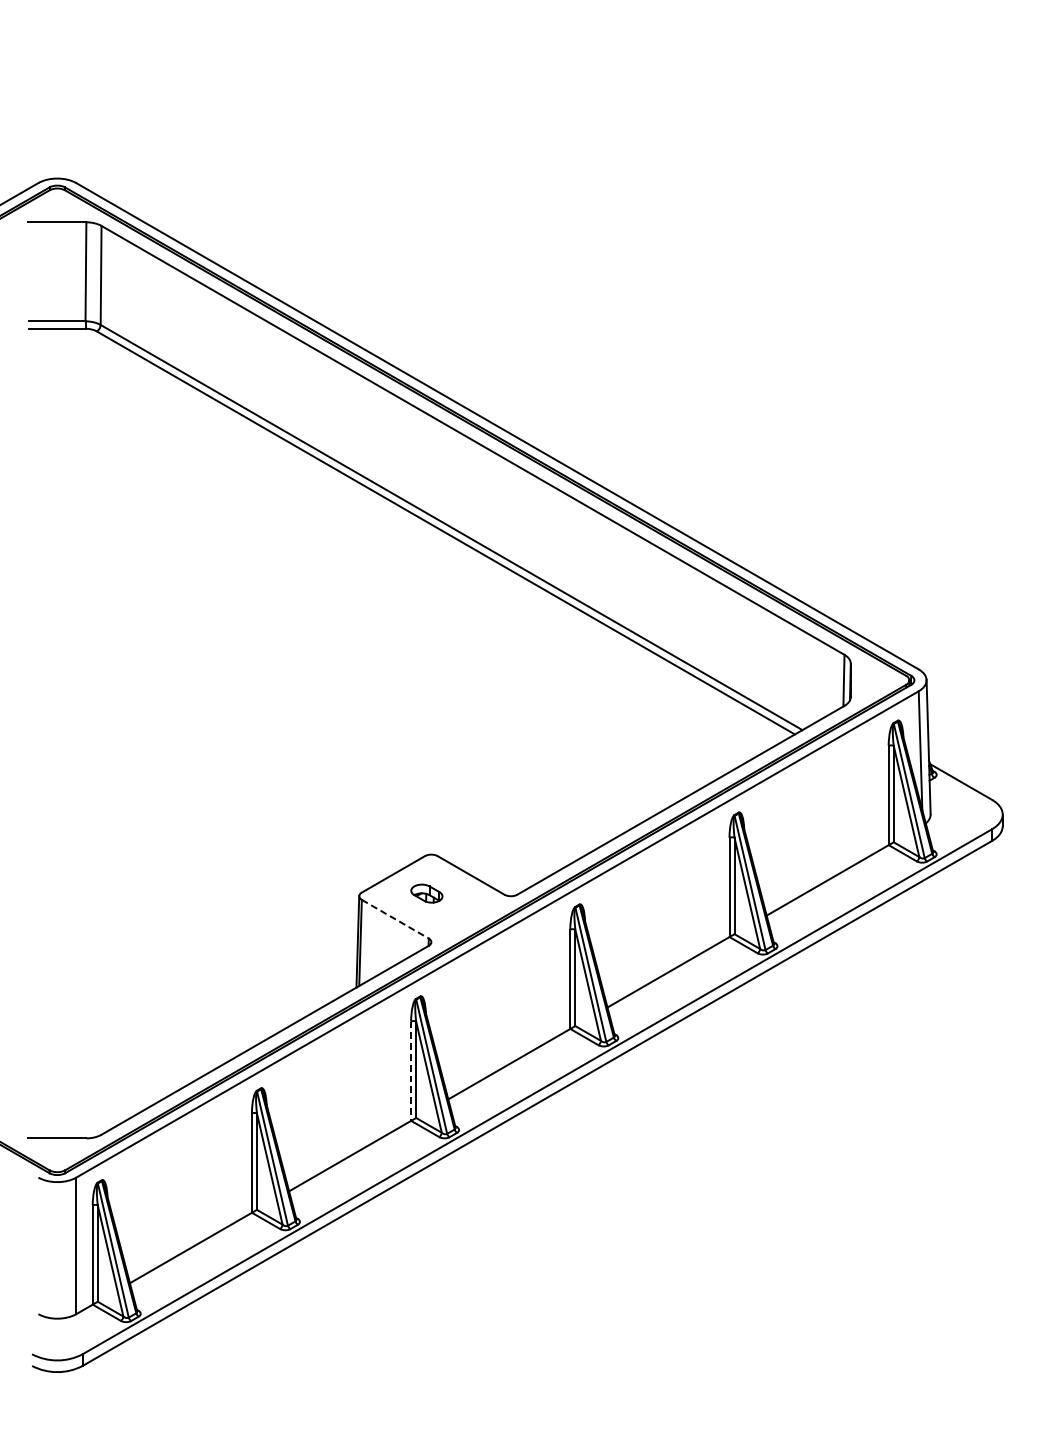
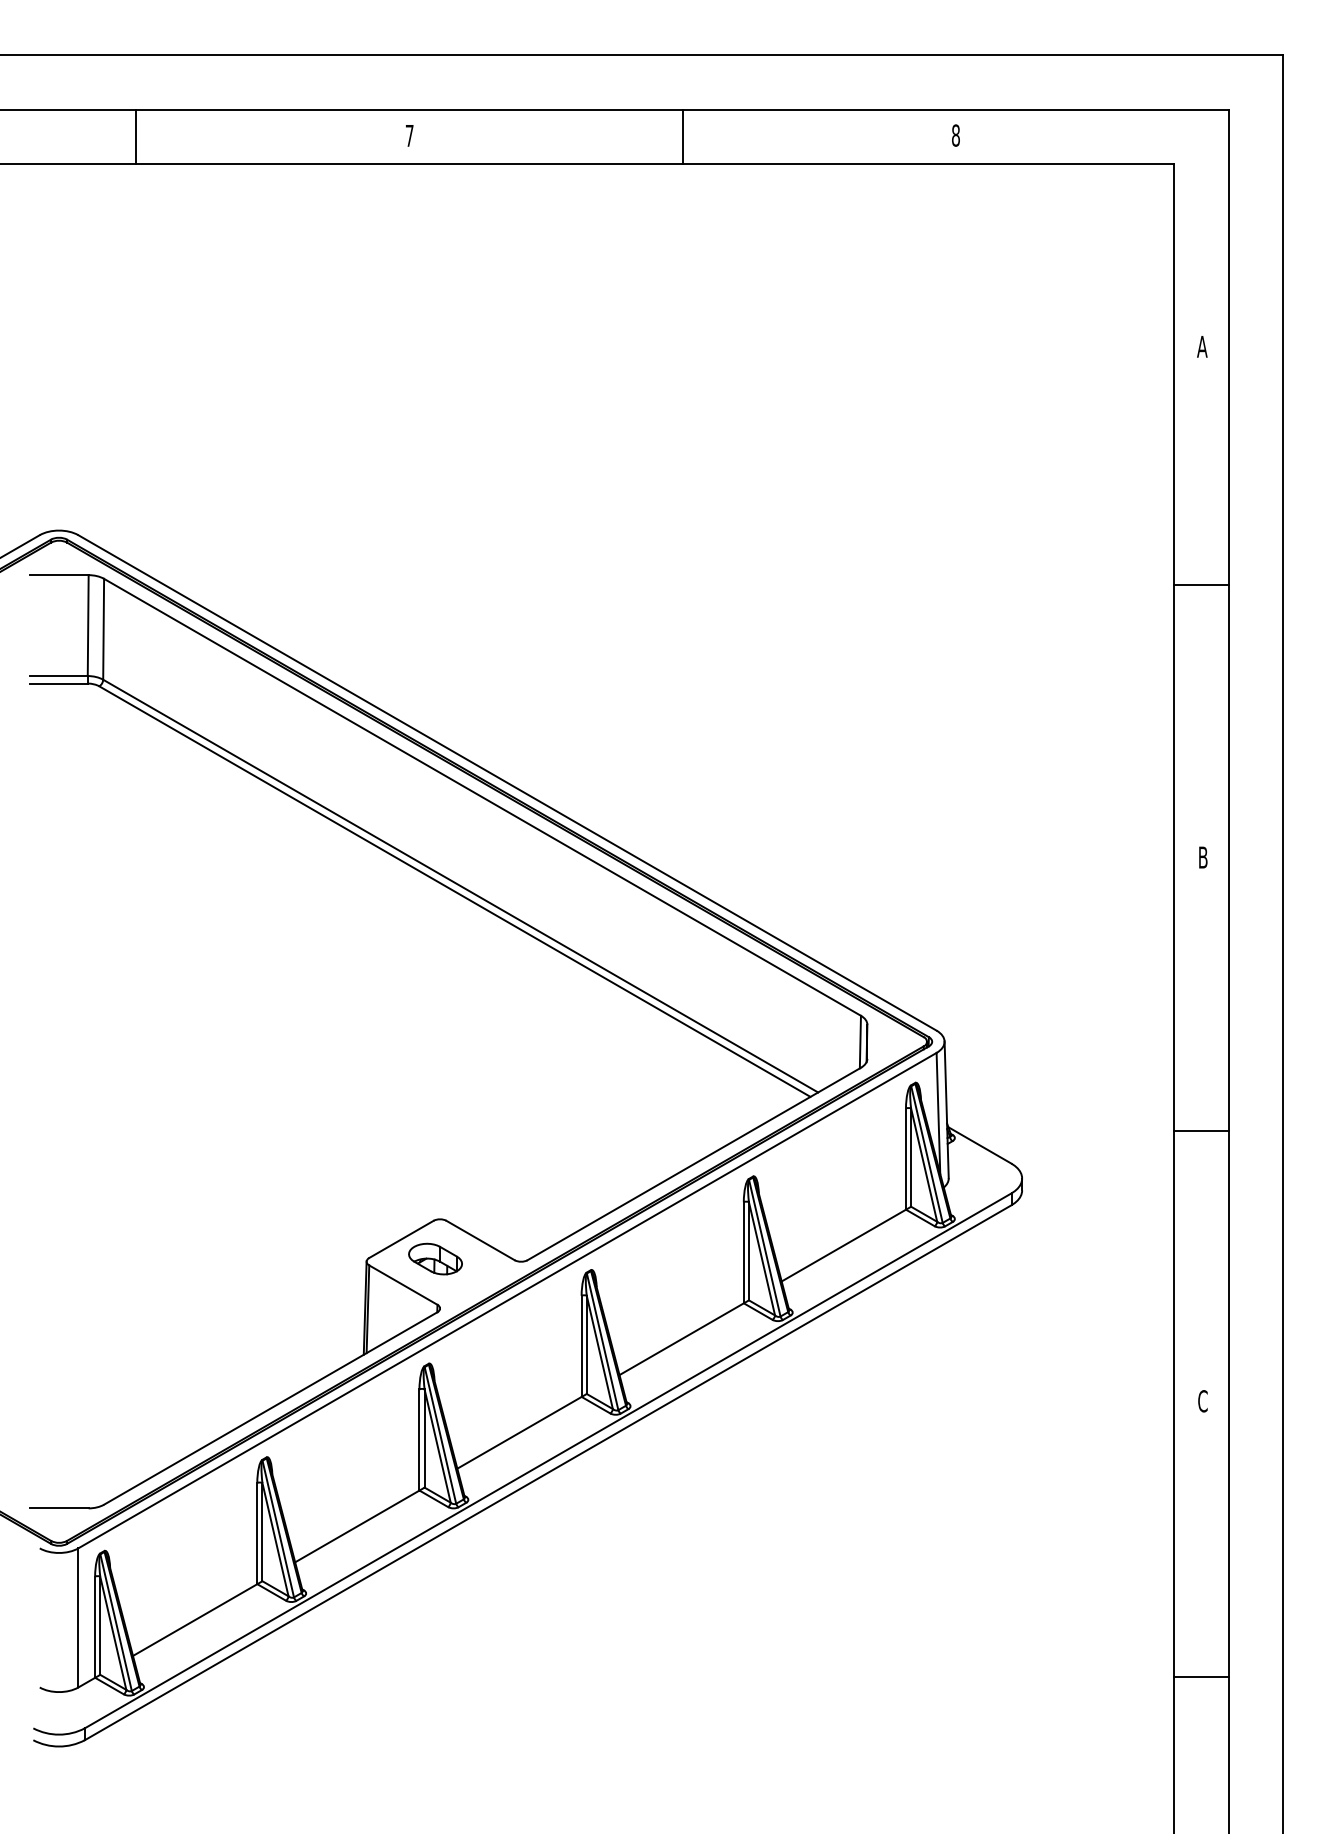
part: (426, 893) -> (435, 1258), size x1.67
line: (395, 919) -> (403, 1285), dashed -> solid
line: (411, 1071) -> (419, 1440), dashed -> solid

